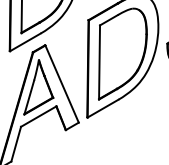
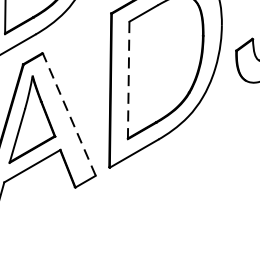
line: (99, 61) -> (128, 78), solid -> dashed
line: (61, 83) -> (68, 113), solid -> dashed

